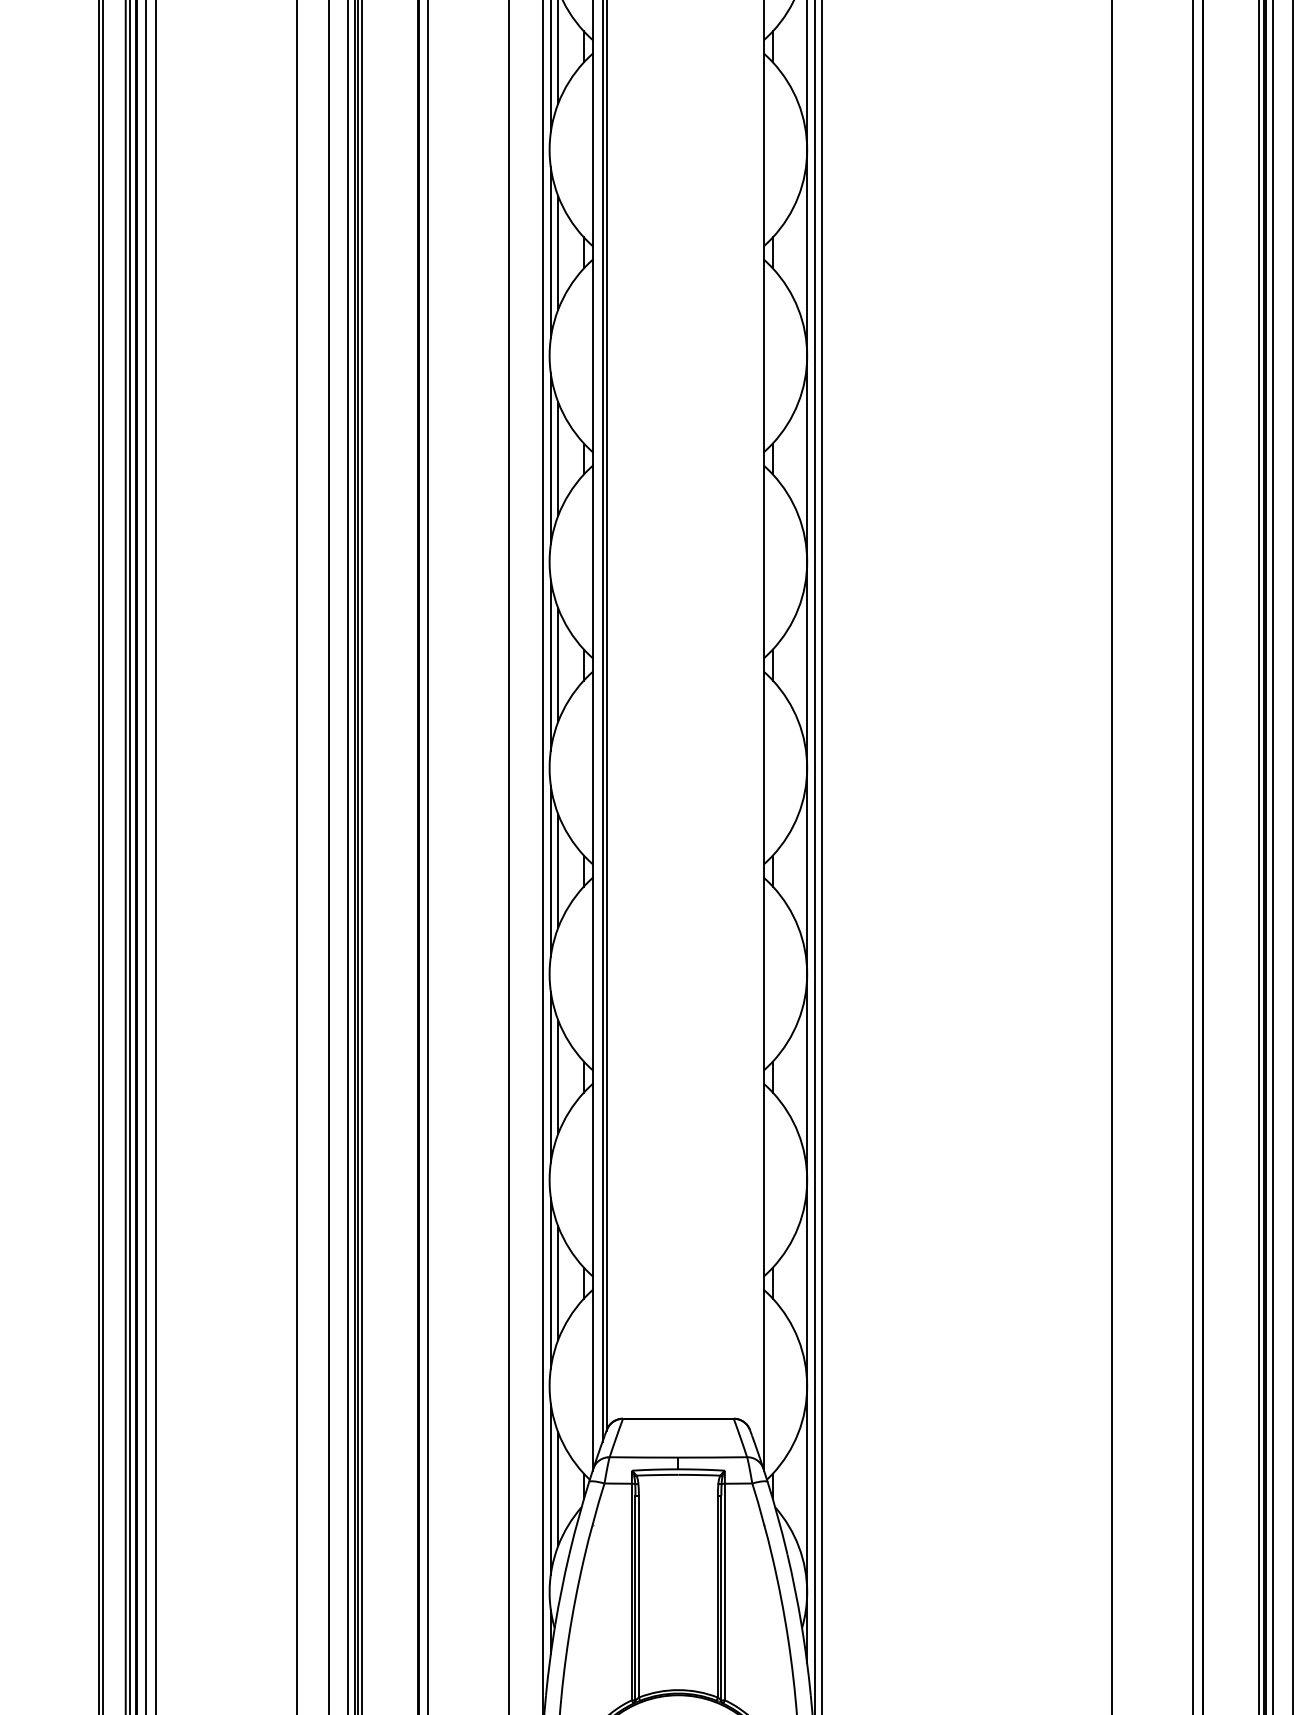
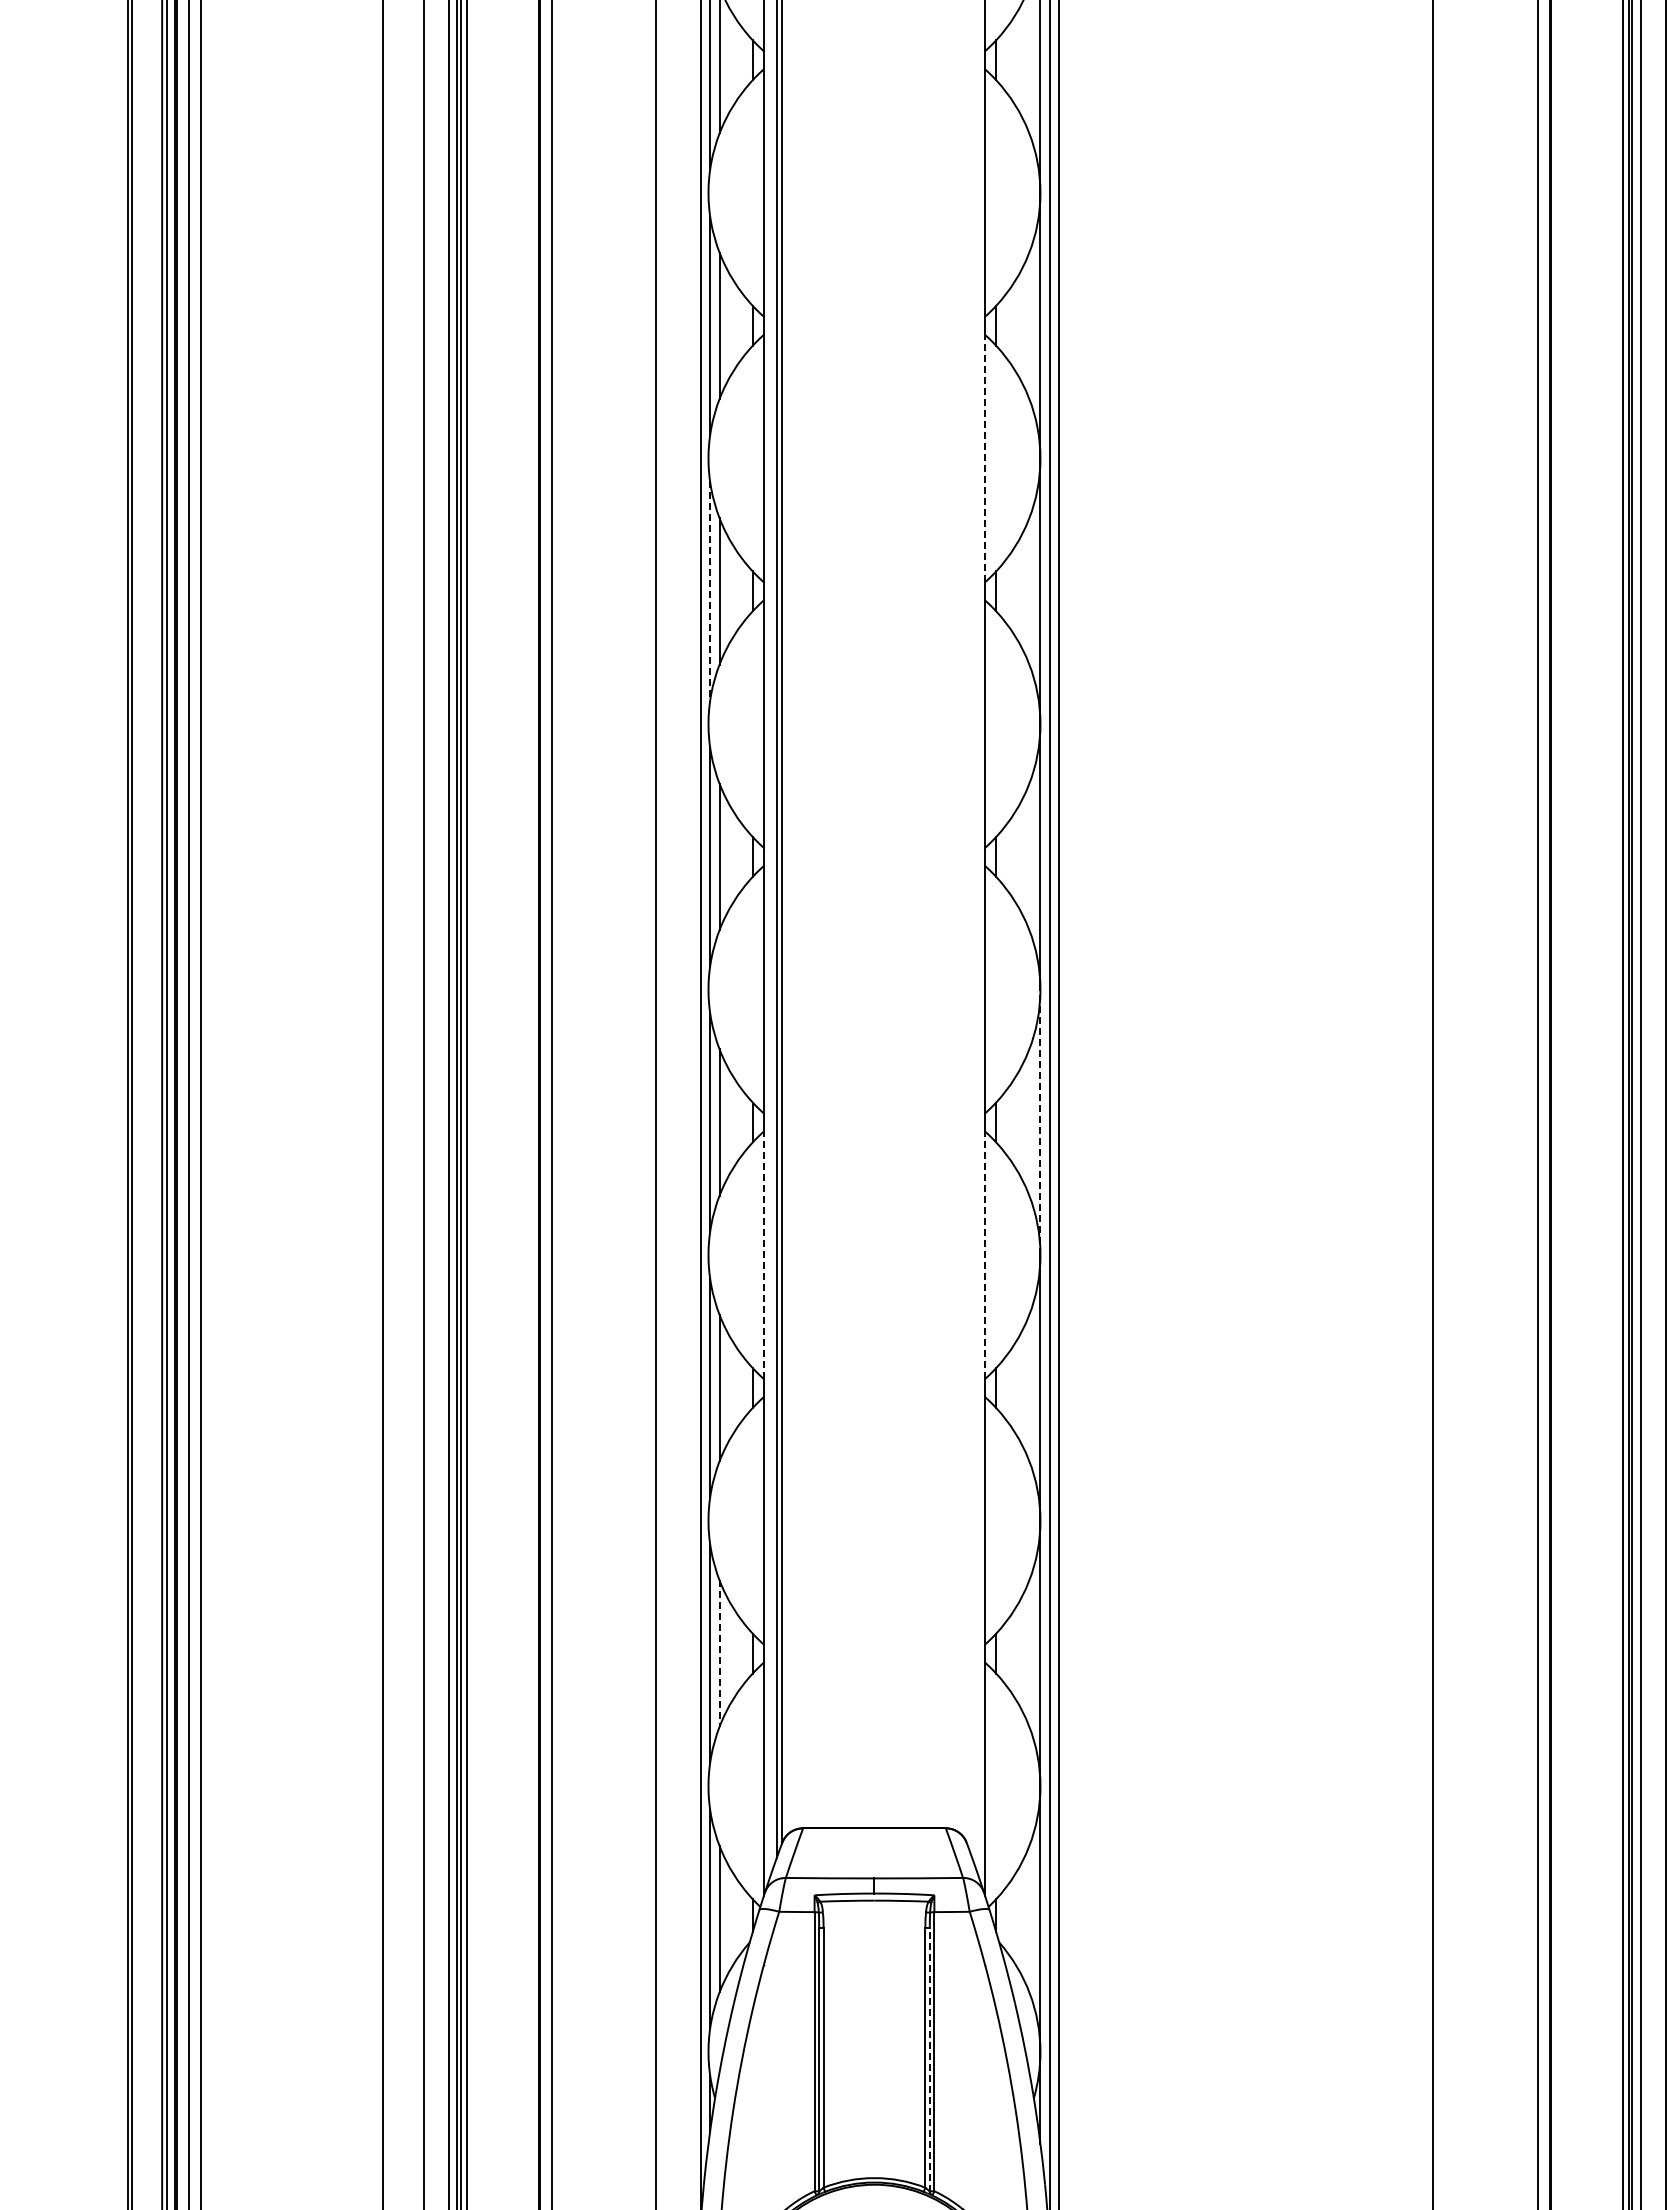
line: (764, 355) -> (985, 458), solid -> dashed
line: (551, 459) -> (710, 591), solid -> dashed
line: (807, 871) -> (1040, 1122), solid -> dashed
line: (592, 974) -> (763, 1255), solid -> dashed
line: (764, 974) -> (985, 1255), solid -> dashed
line: (558, 1283) -> (719, 1654), solid -> dashed
line: (721, 1598) -> (929, 2059), solid -> dashed

